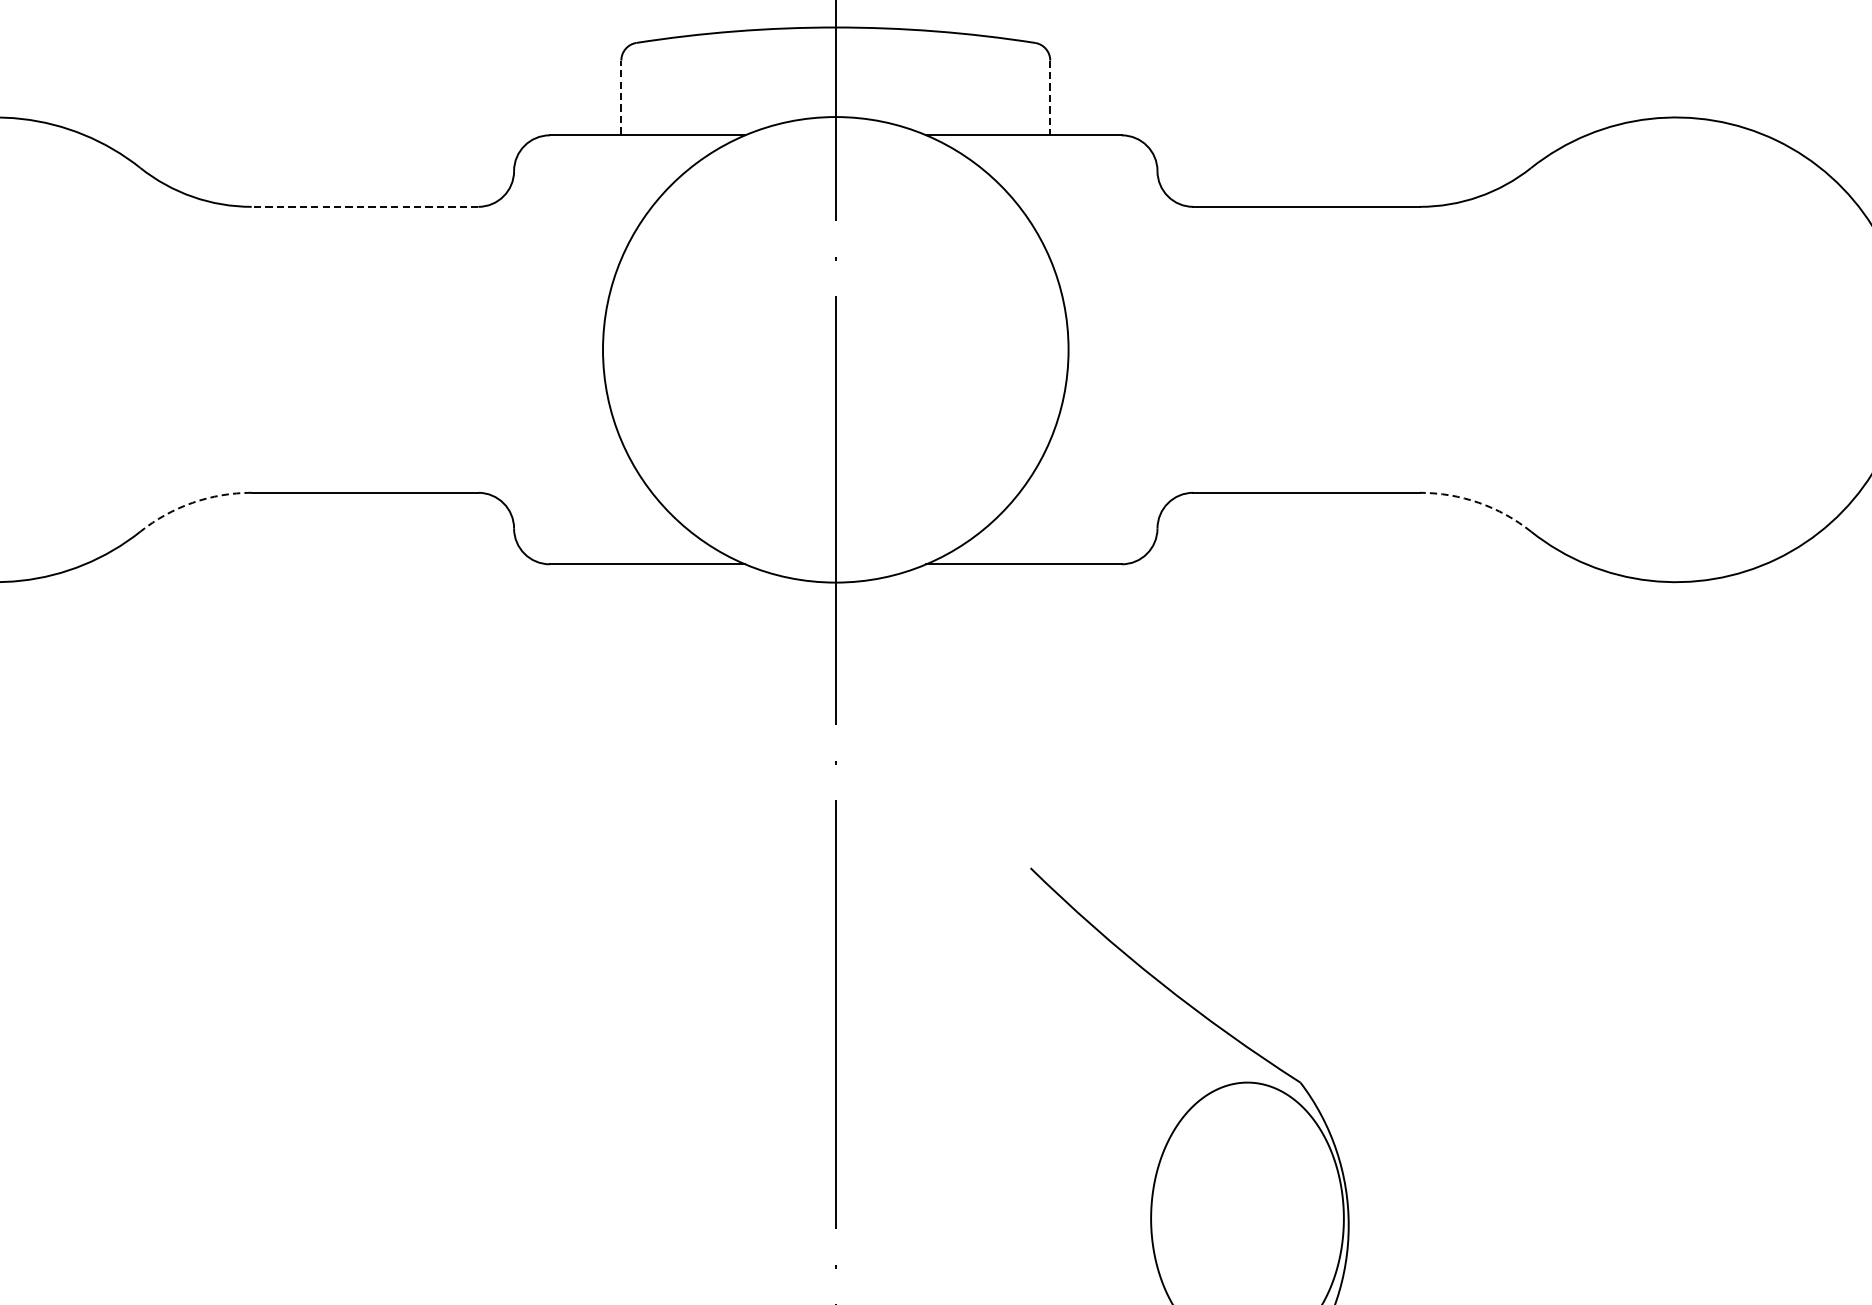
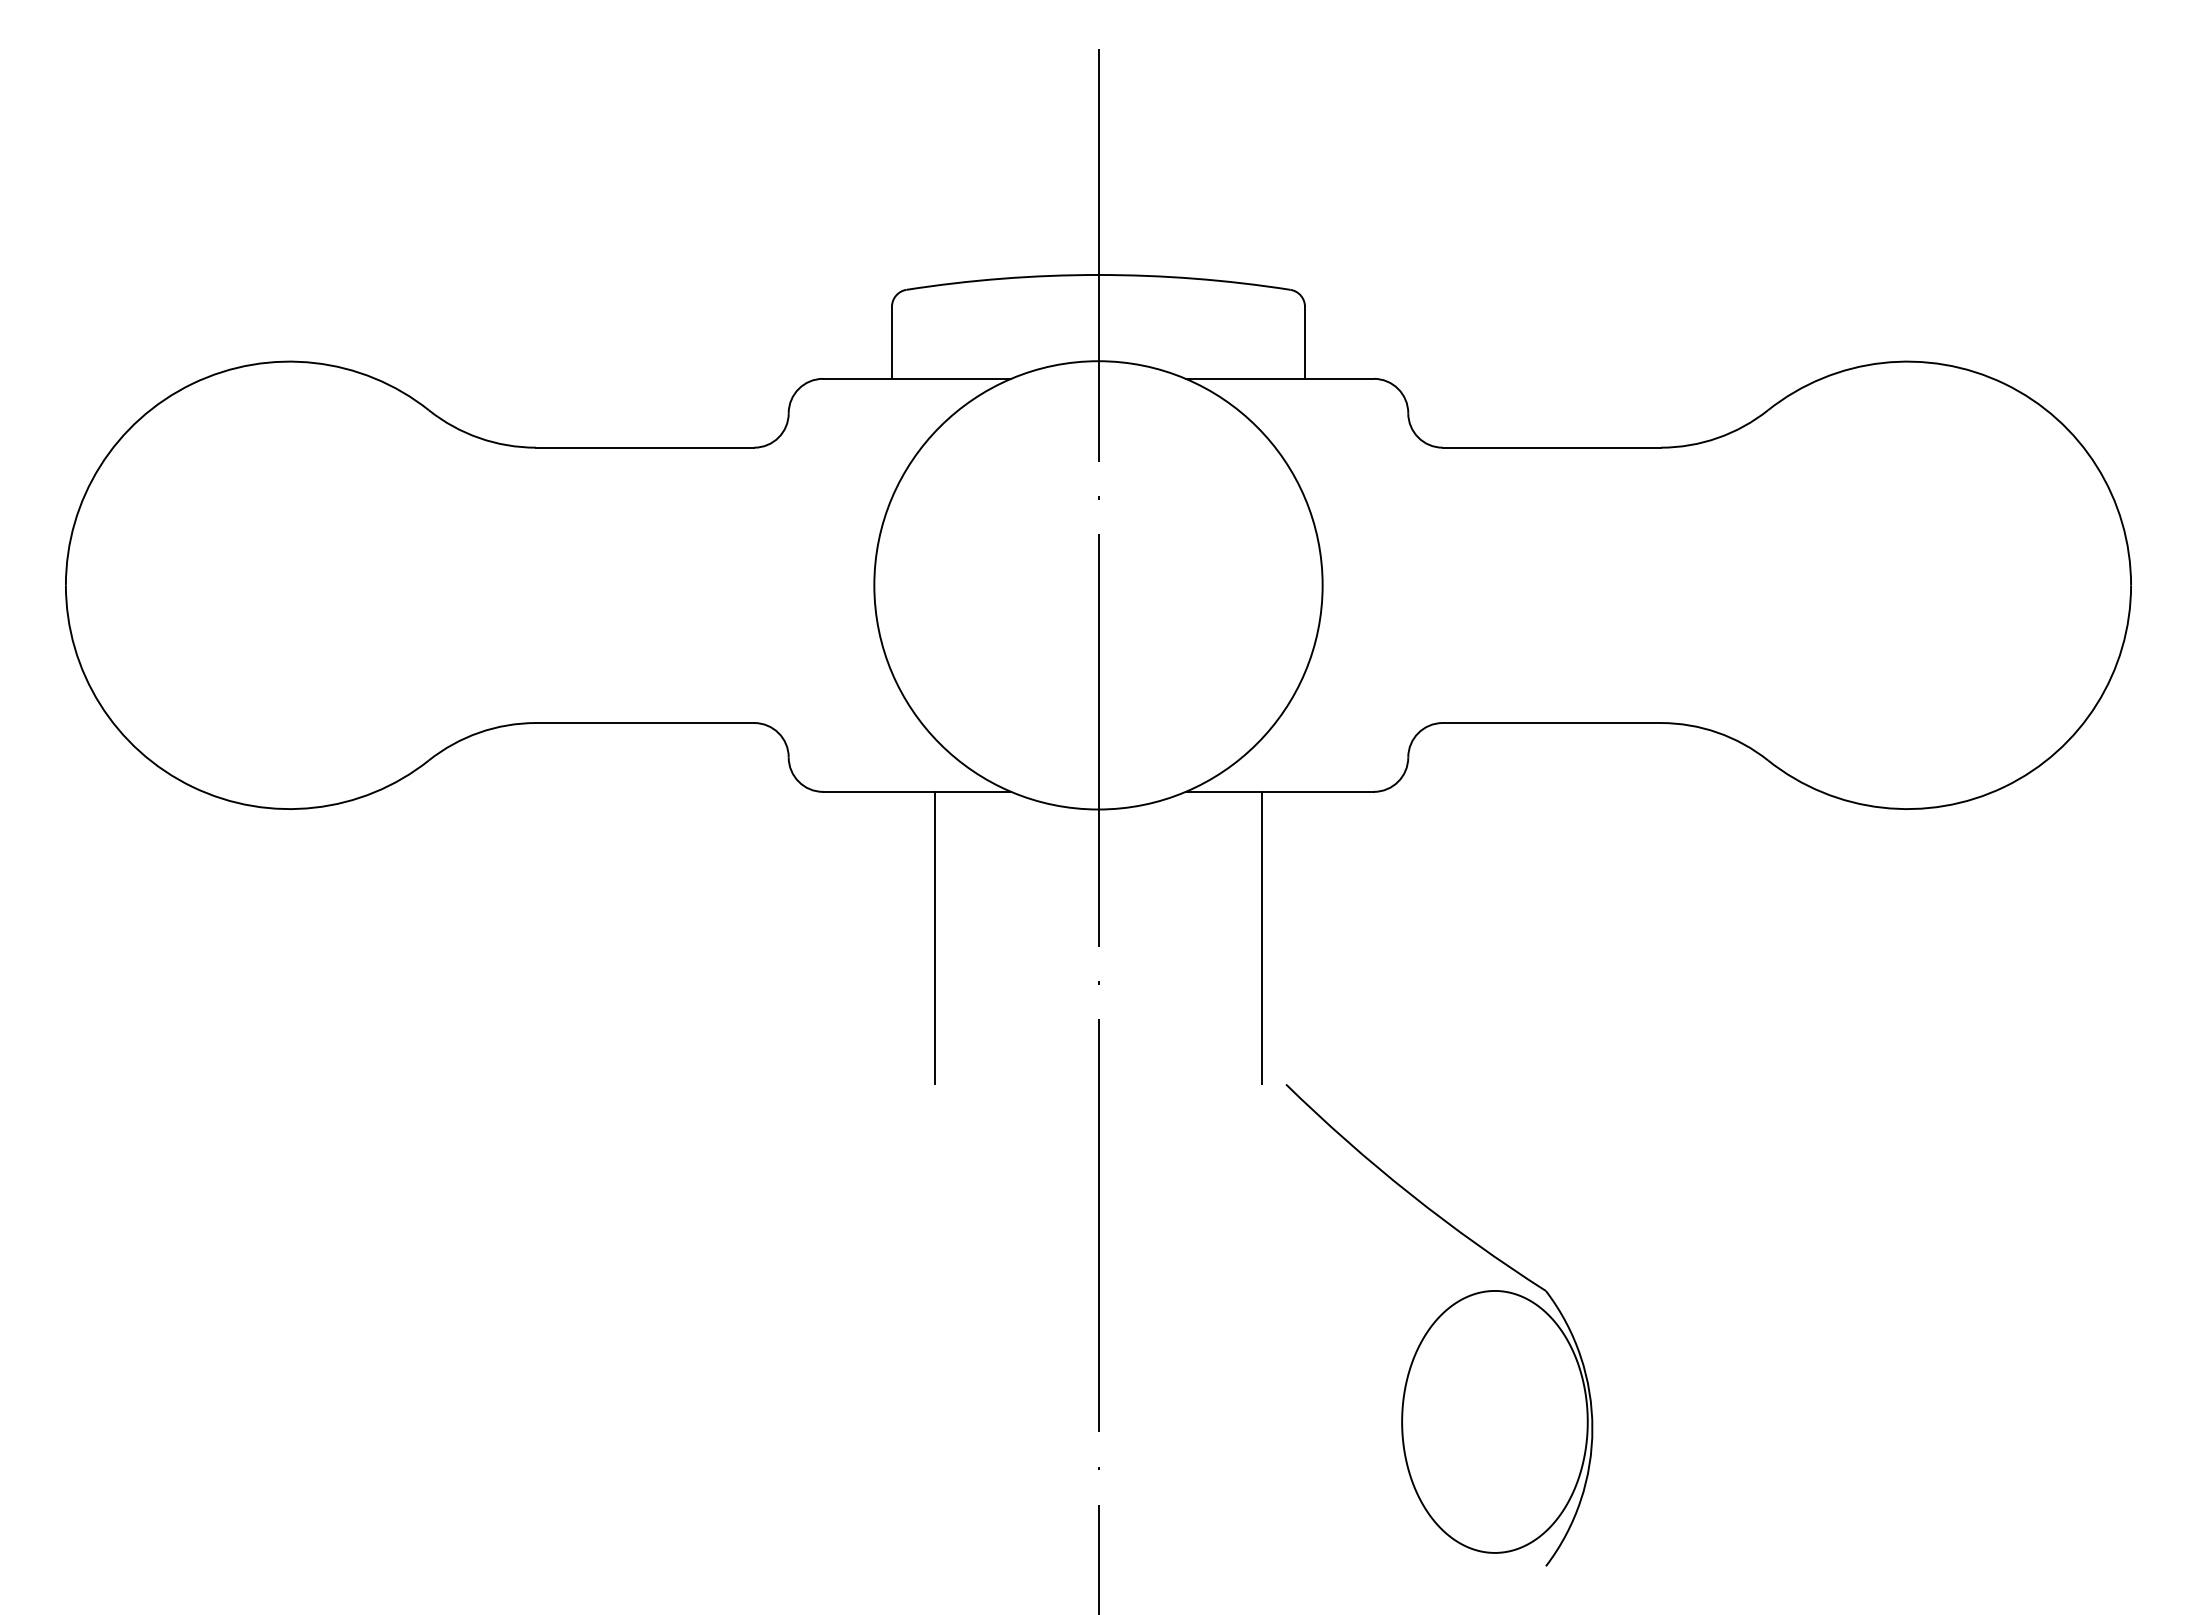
line: (620, 97) -> (891, 342), dashed -> solid
line: (1050, 97) -> (1305, 342), dashed -> solid
line: (364, 206) -> (644, 447), dashed -> solid
arc: (192, 502) -> (479, 732), dashed -> solid
arc: (1478, 502) -> (1717, 732), dashed -> solid
line: (666, 715) -> (935, 937), added
line: (1005, 715) -> (1261, 937), added

